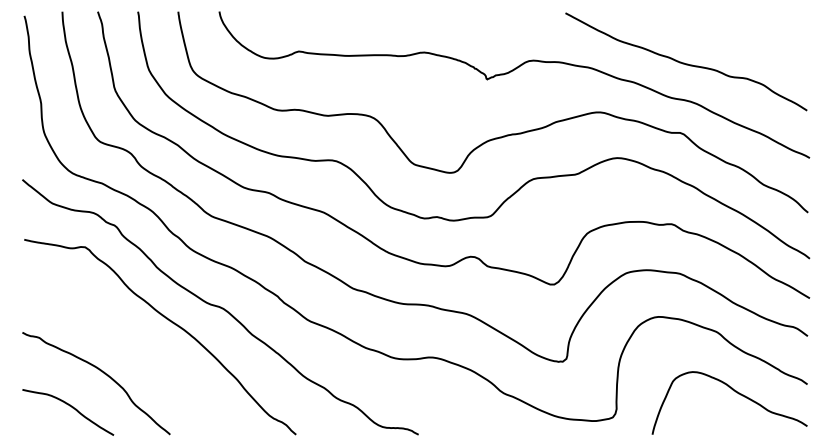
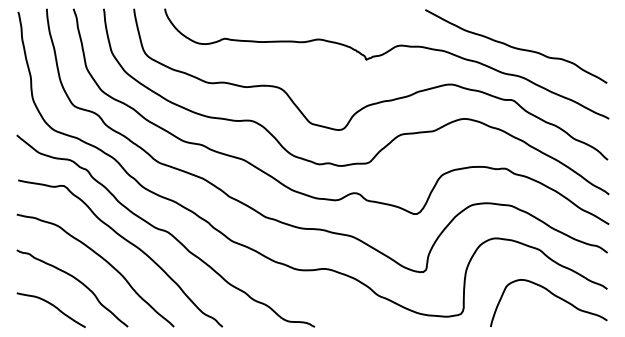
curve: (137, 346) -> (103, 260), added

